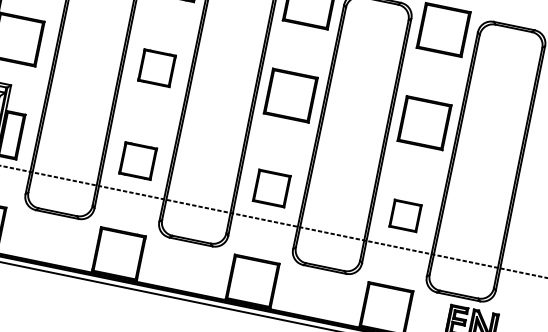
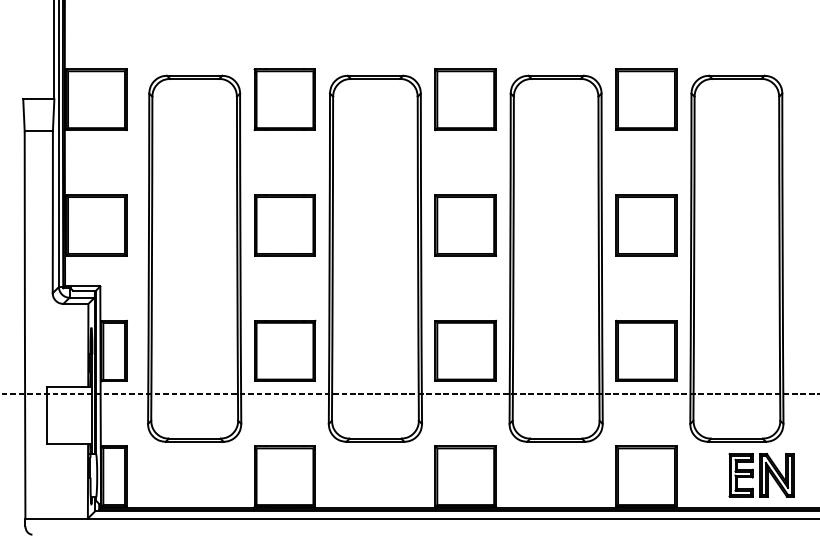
part: (156, 68) -> (284, 225), size x1.43
part: (138, 160) -> (285, 350), size x1.43
part: (271, 188) -> (465, 350), size x1.43
part: (405, 215) -> (646, 350), size x1.67

